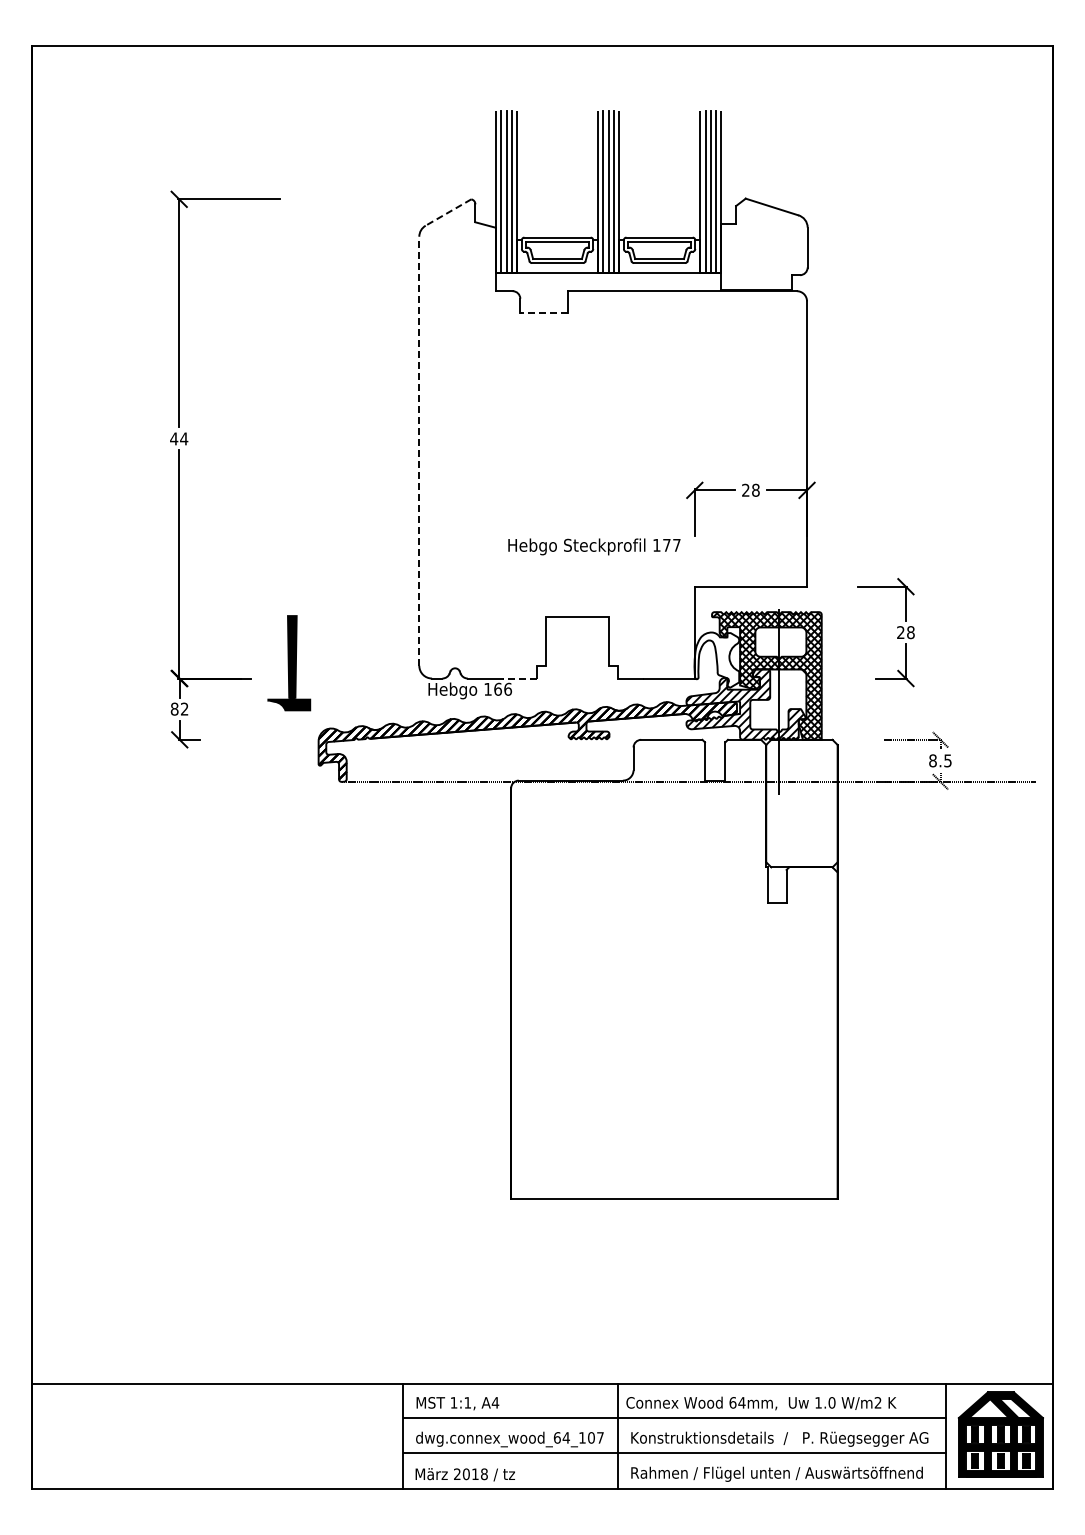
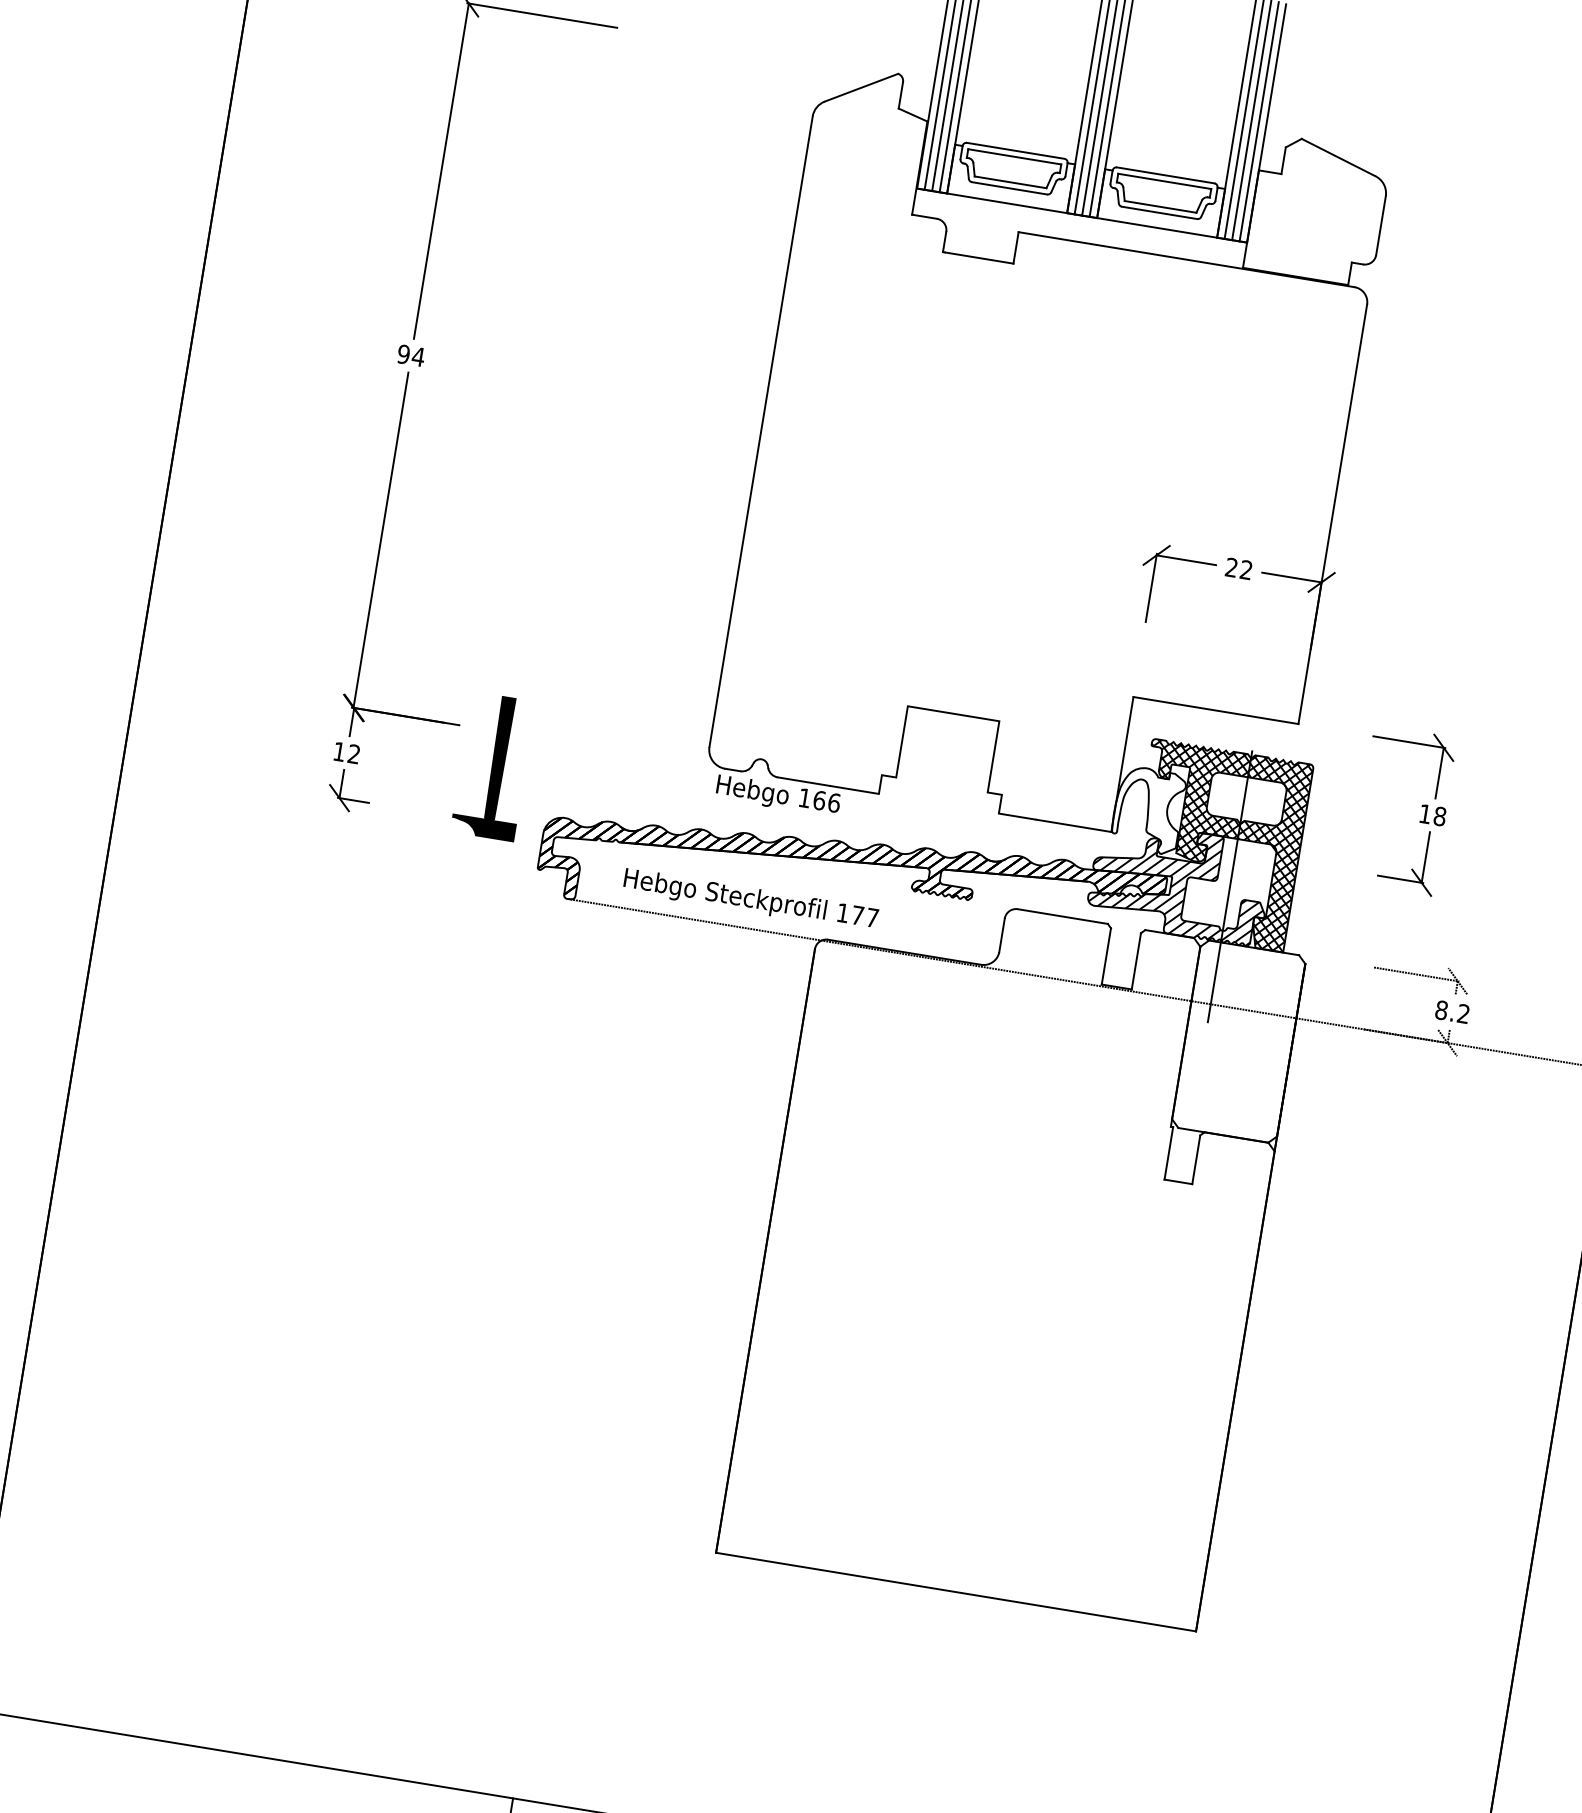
line: (448, 212) -> (861, 87), dashed -> solid
line: (544, 312) -> (978, 257), dashed -> solid
text: (174, 438) -> (404, 353), 44 -> 94
line: (419, 451) -> (761, 432), dashed -> solid
text: (755, 489) -> (1246, 568), 28 -> 22
text: (594, 546) -> (751, 899), moved
text: (900, 632) -> (1424, 813), 28 -> 18
part: (289, 663) -> (493, 767), moved
line: (520, 678) -> (855, 789), dashed -> solid
text: (174, 708) -> (339, 750), 82 -> 12
text: (947, 760) -> (1463, 1013), 8.5 -> 8.2

